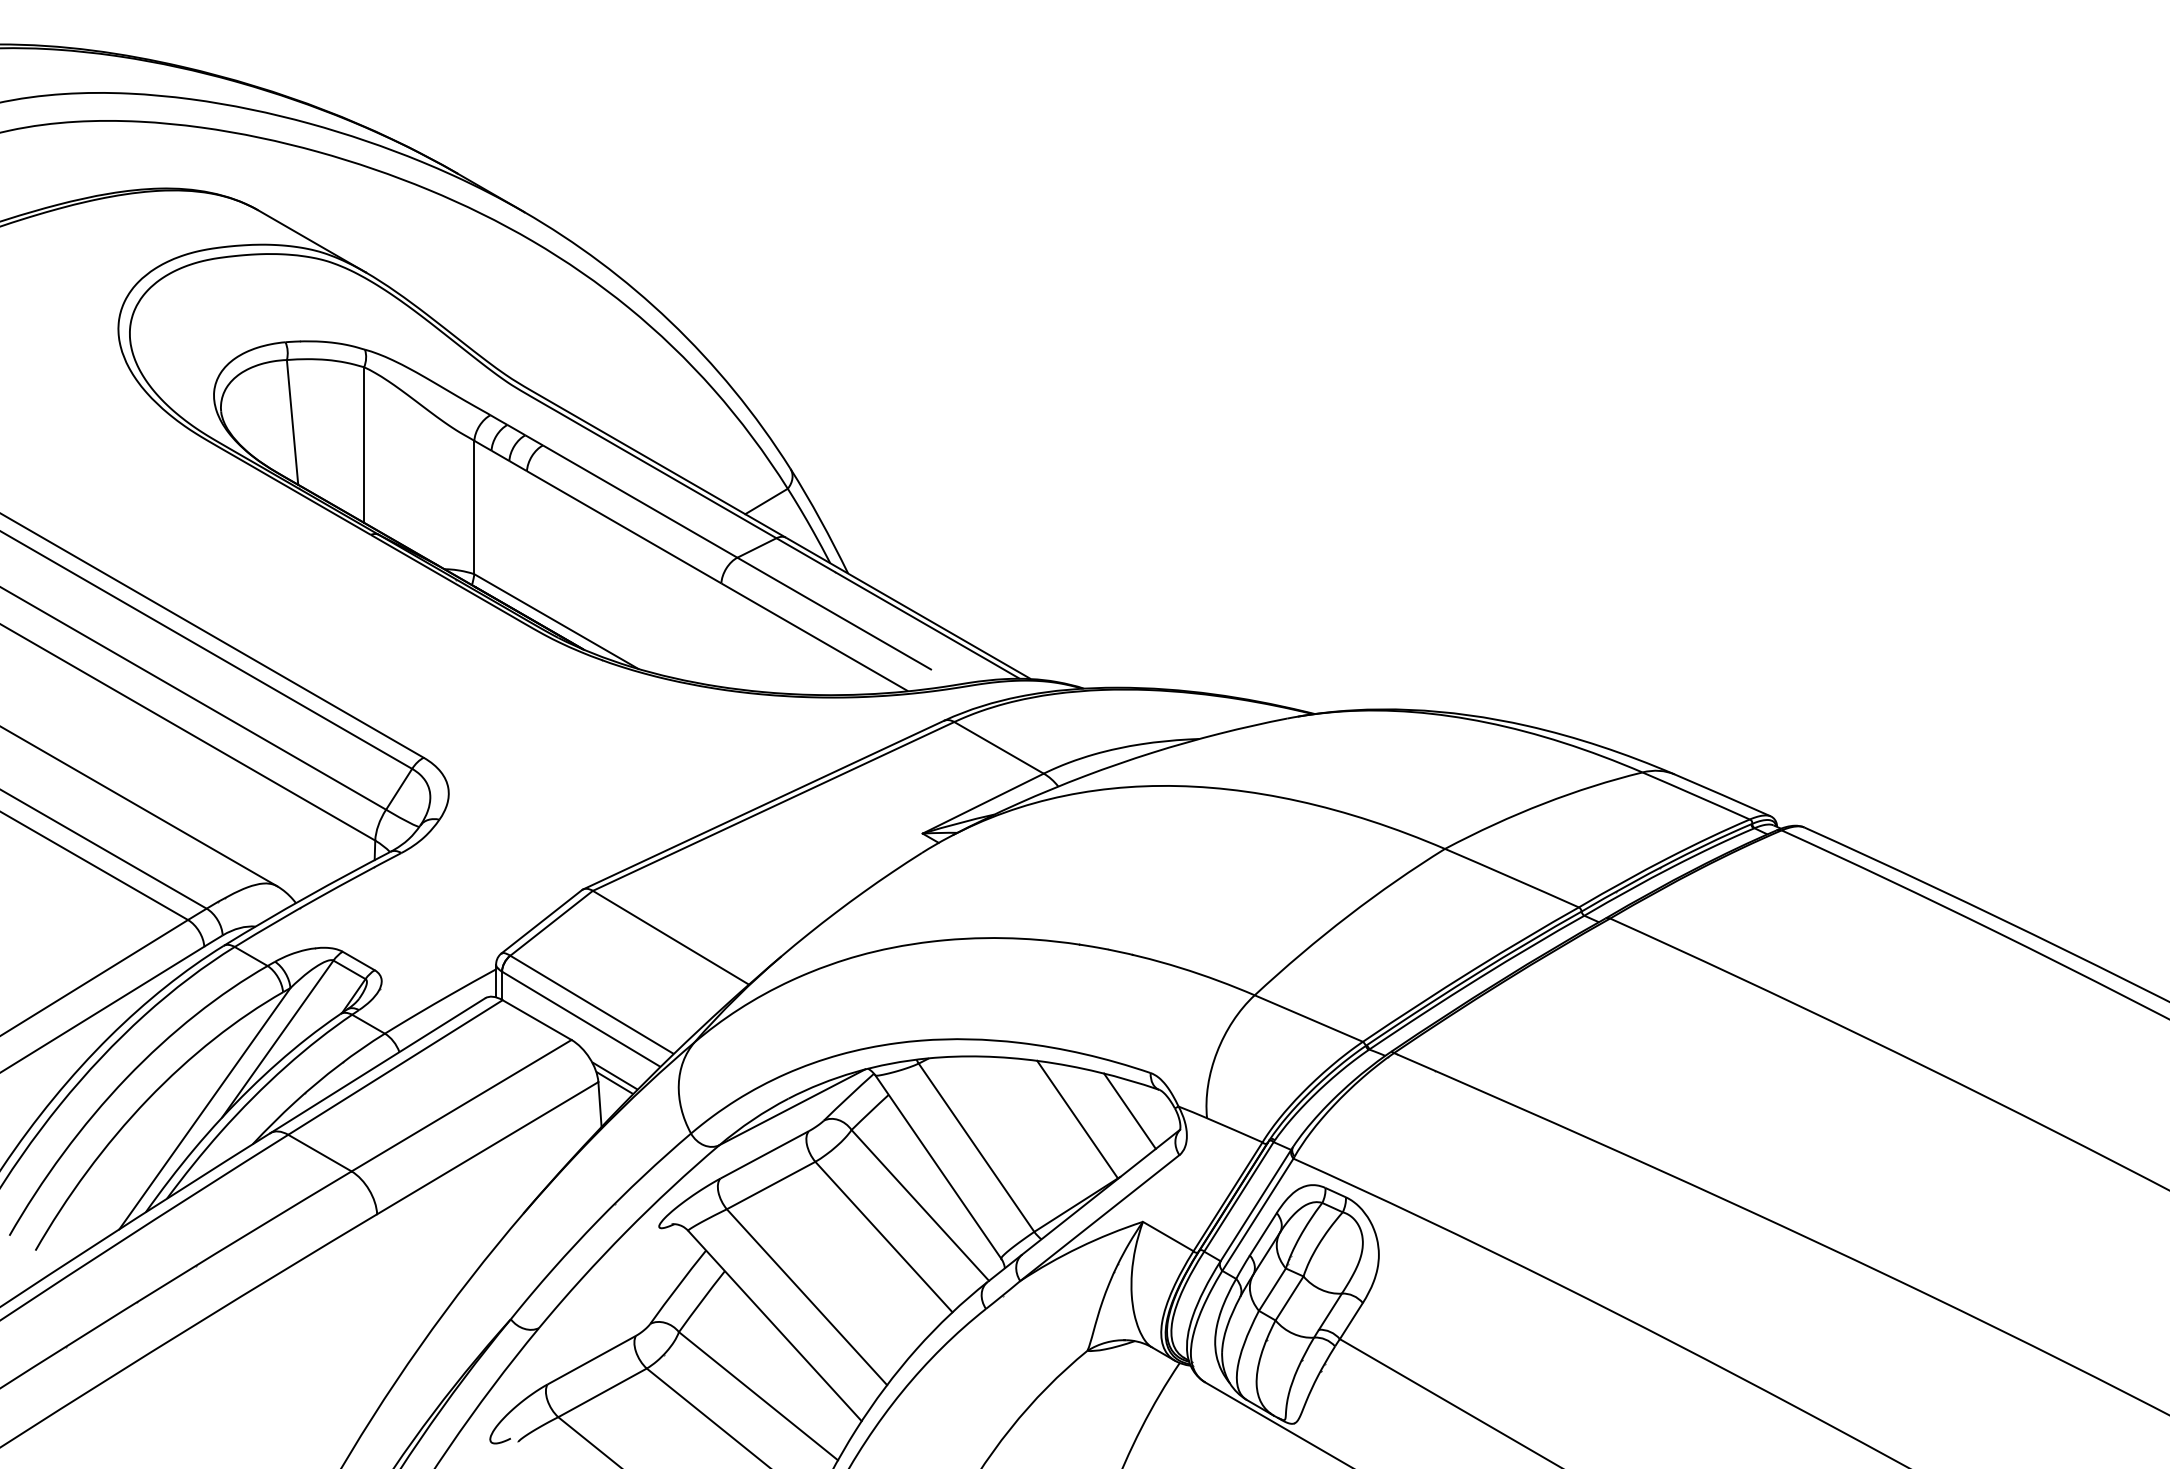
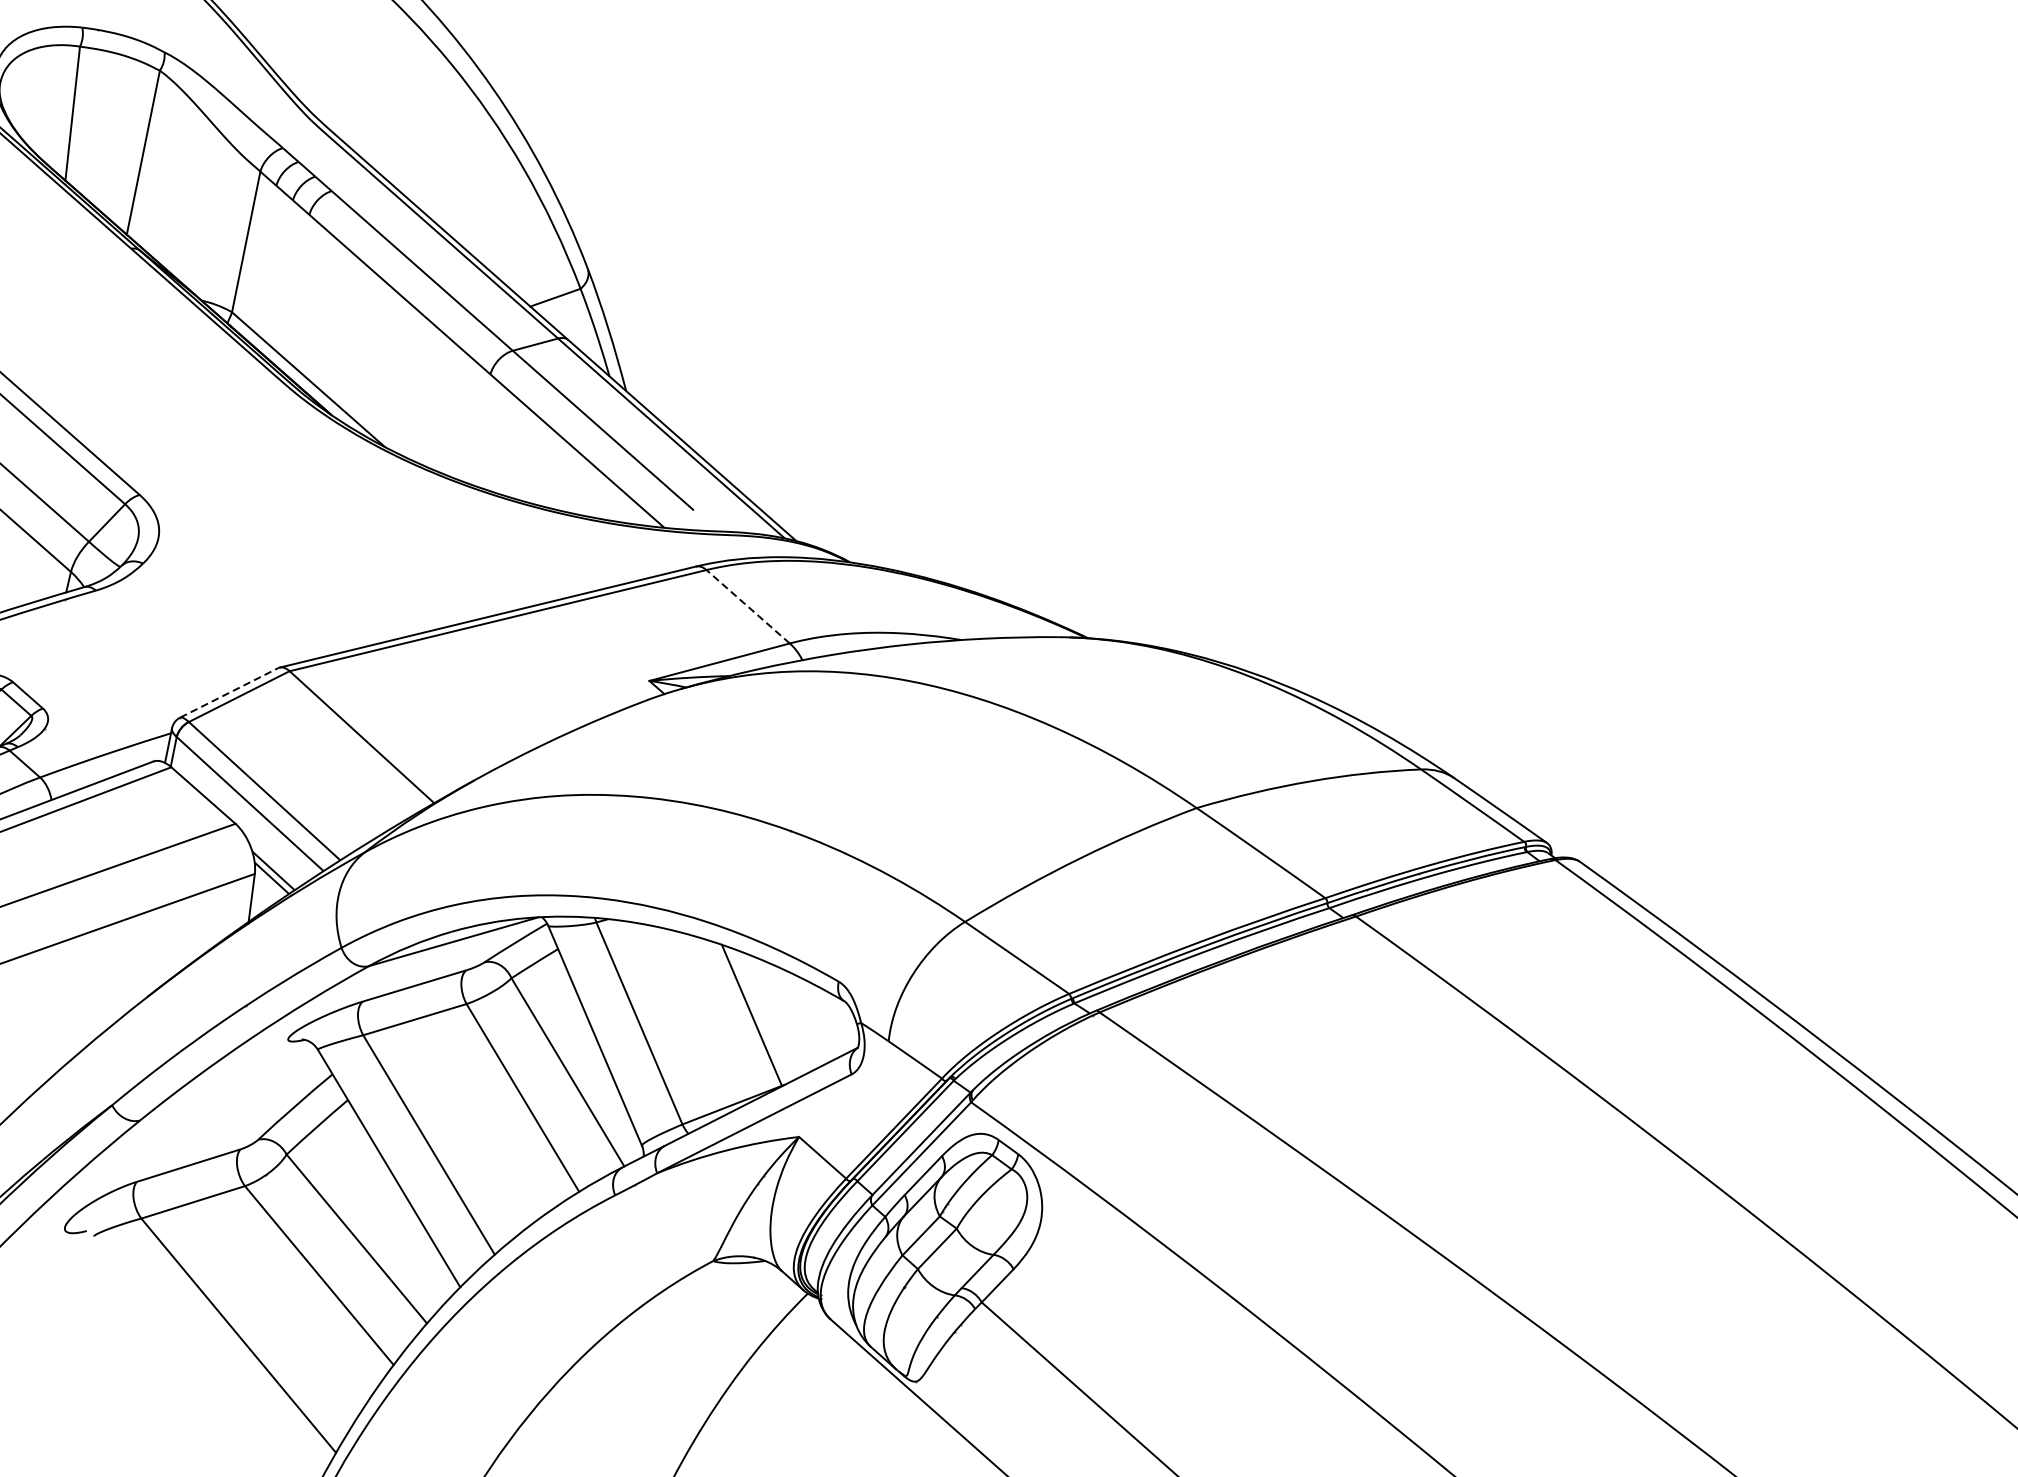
line: (999, 747) -> (748, 606), solid -> dashed
line: (542, 921) -> (230, 692), solid -> dashed
line: (1129, 1110) -> (808, 1016), removed

